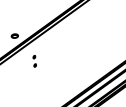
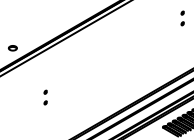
part: (34, 61) -> (45, 97), moved

